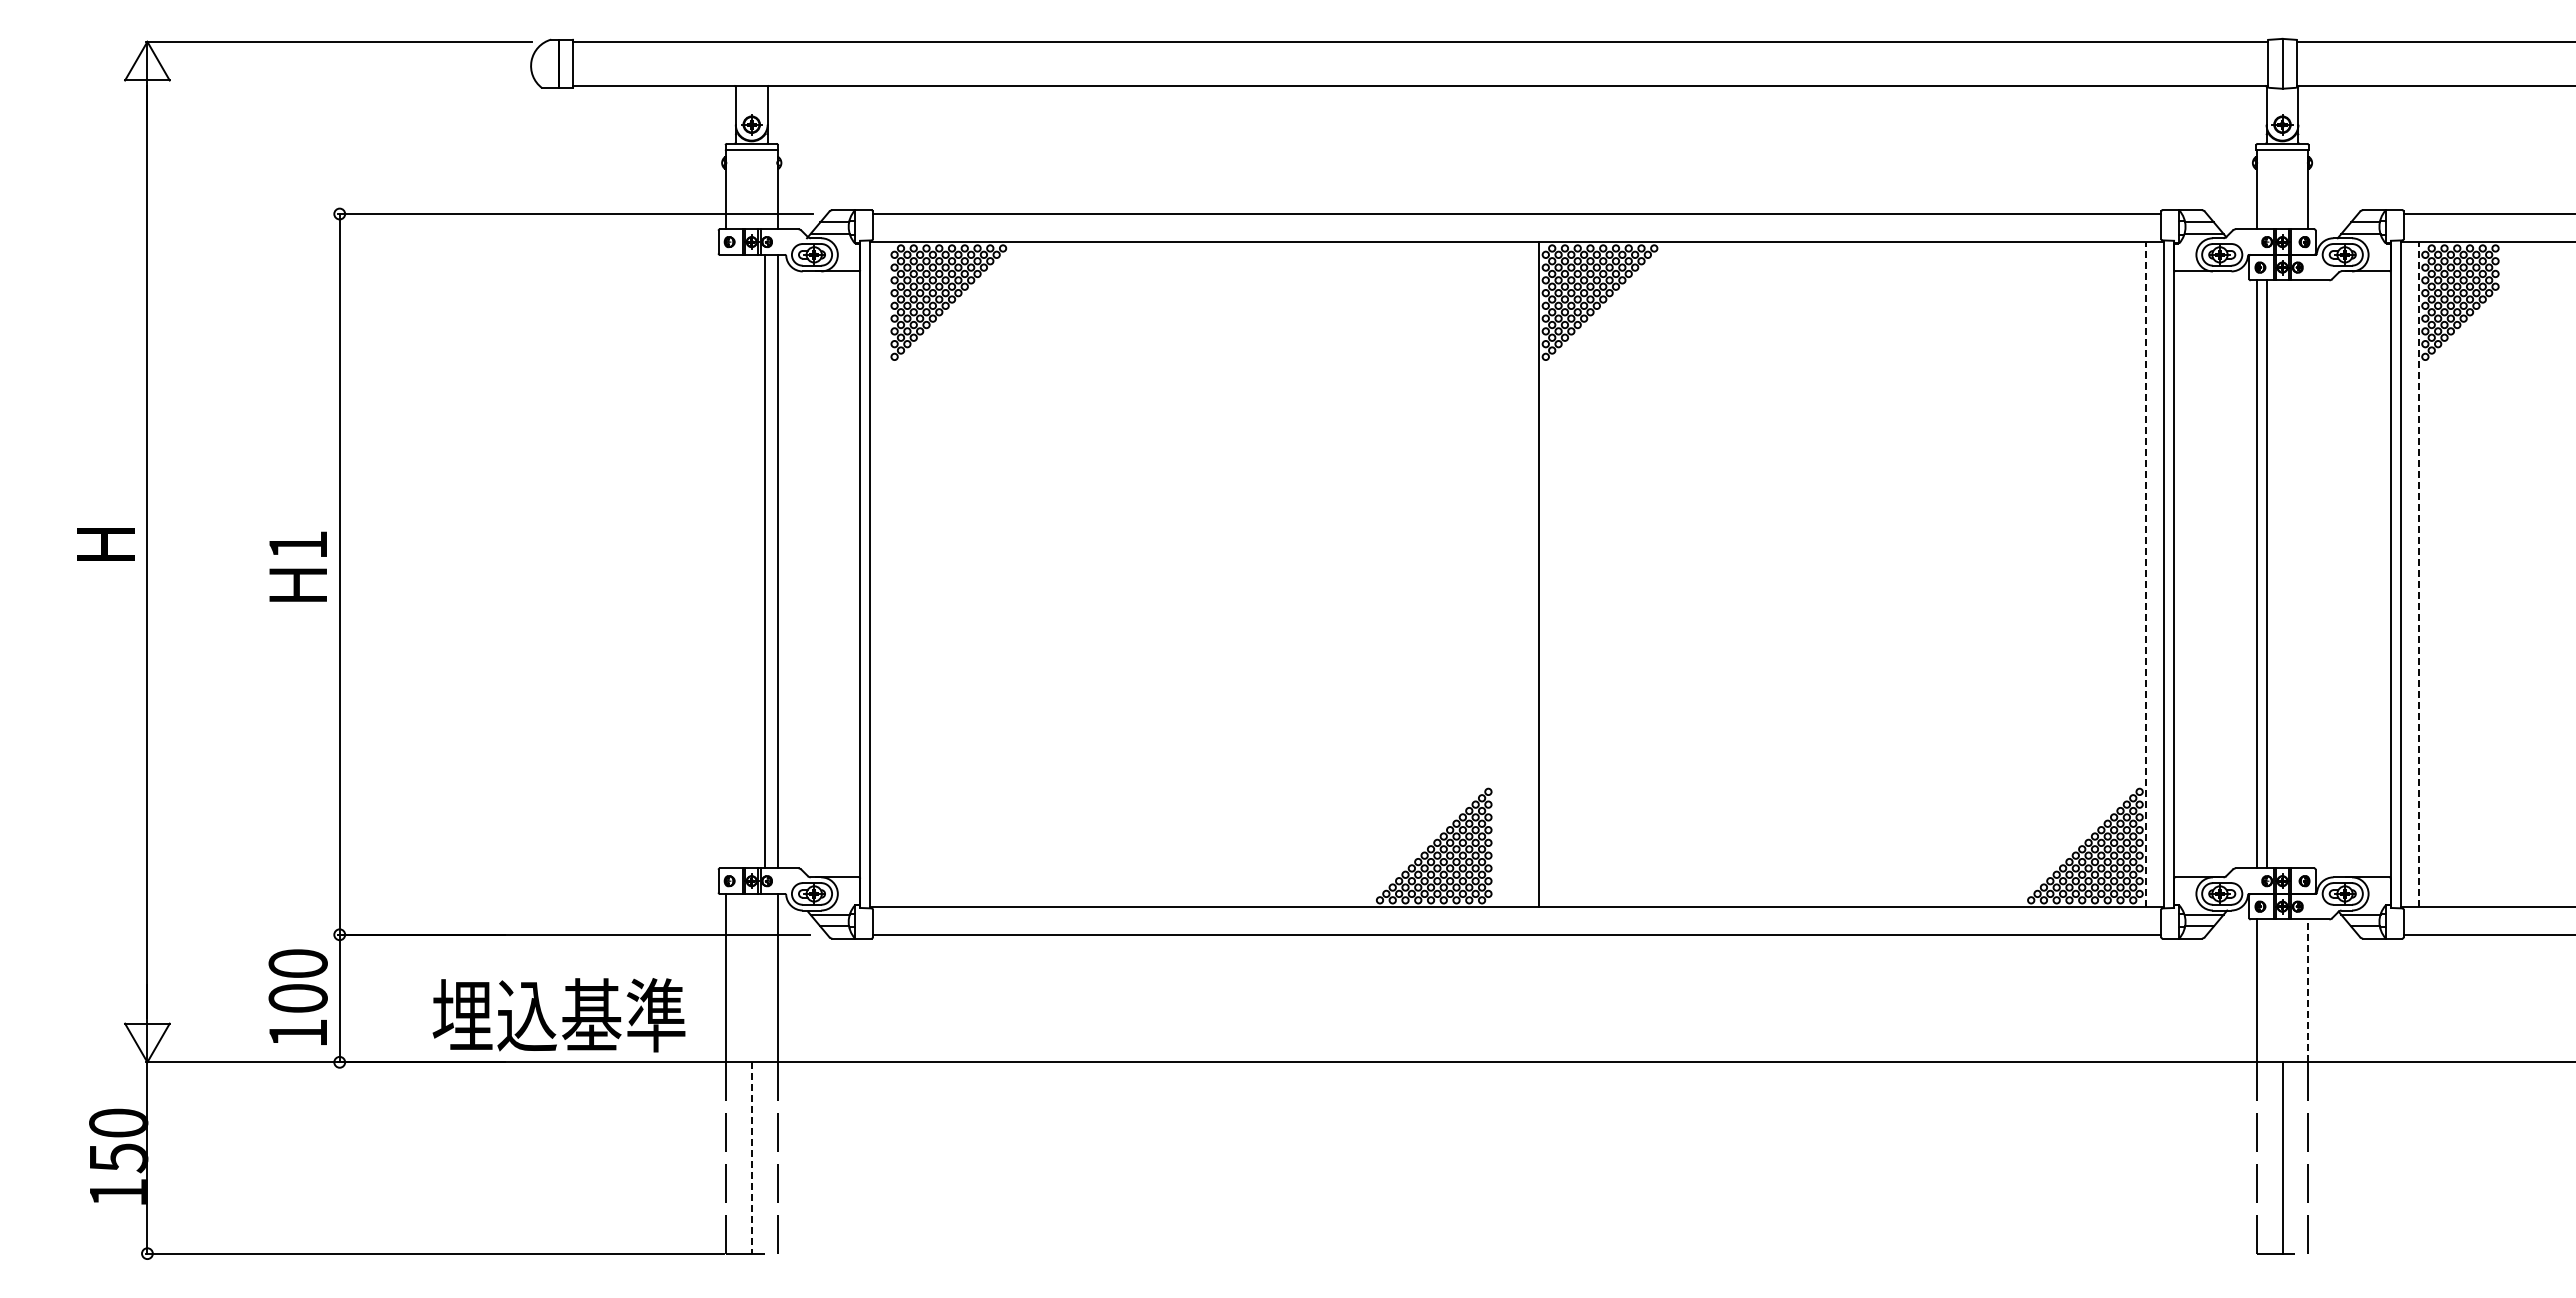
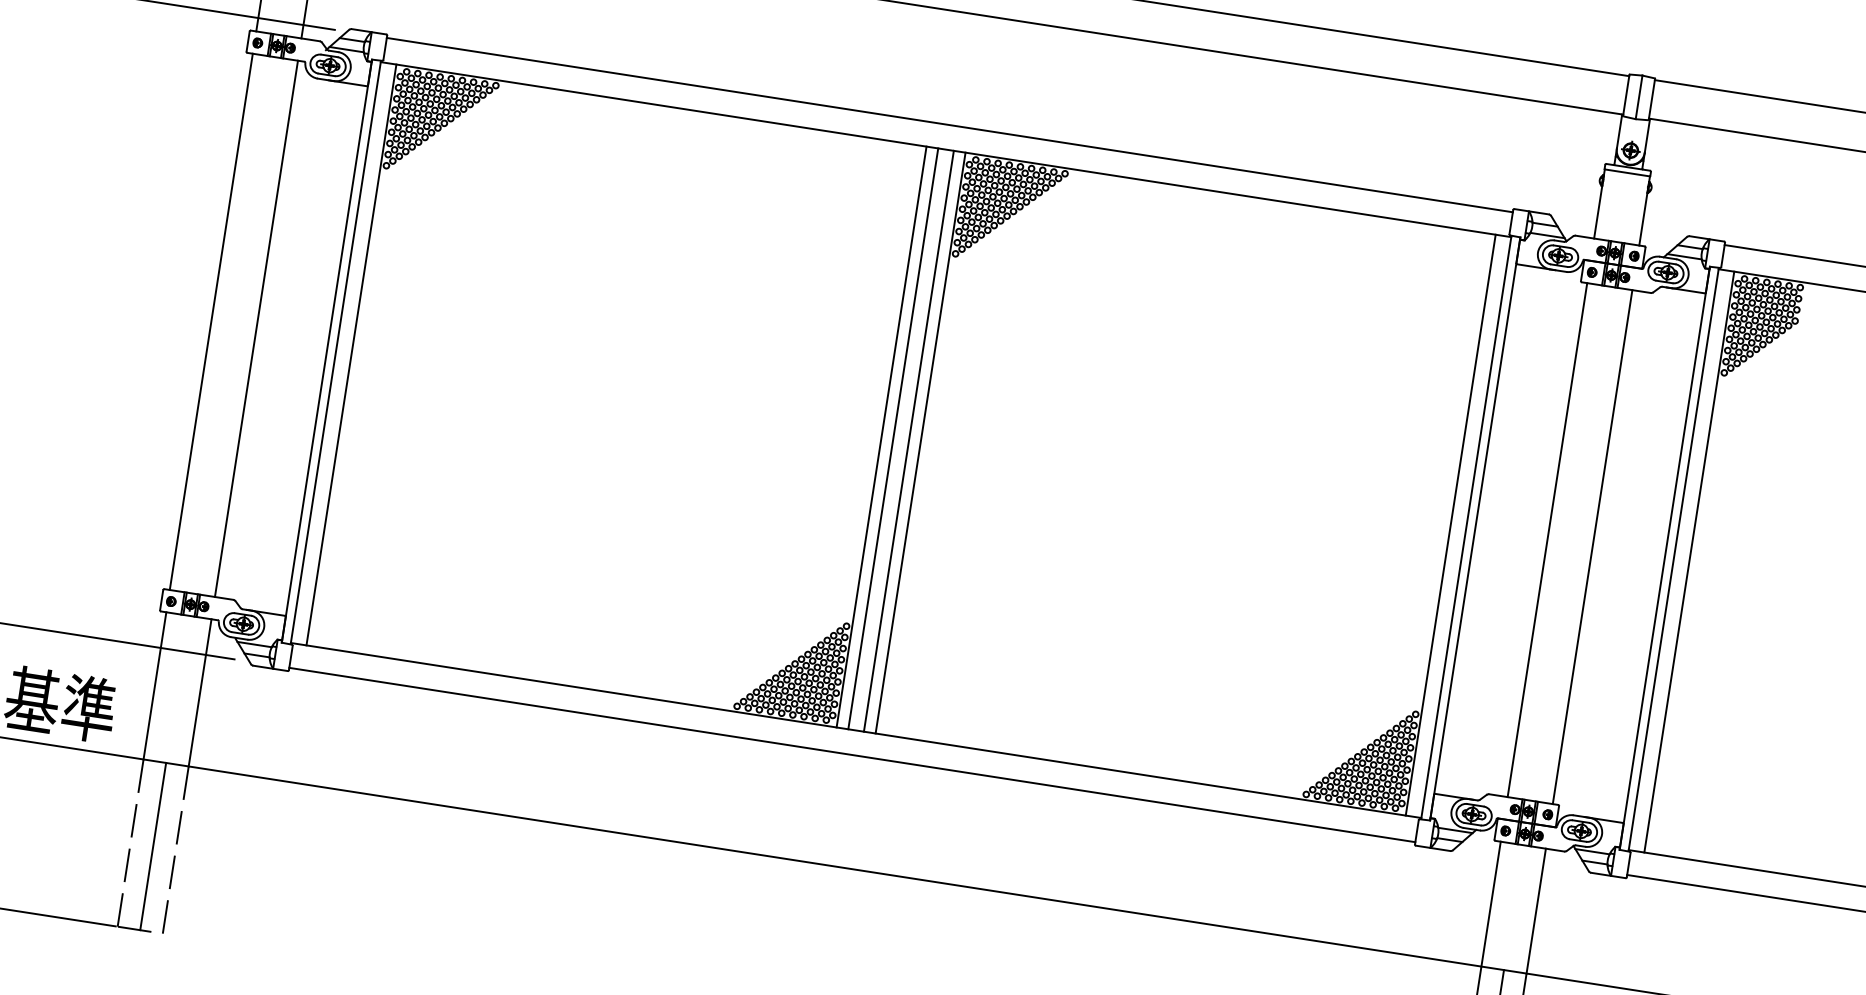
line: (764, 561) -> (210, 321), moved
line: (2146, 573) -> (1451, 524), dashed -> solid
line: (2418, 573) -> (1689, 561), dashed -> solid
line: (888, 574) -> (351, 355), added
line: (1494, 574) -> (881, 437), added
line: (1508, 574) -> (893, 438), added
line: (1526, 574) -> (909, 441), added
line: (2267, 574) -> (1592, 547), moved
line: (2308, 990) -> (1536, 910), dashed -> solid
line: (751, 1158) -> (152, 846), dashed -> solid

